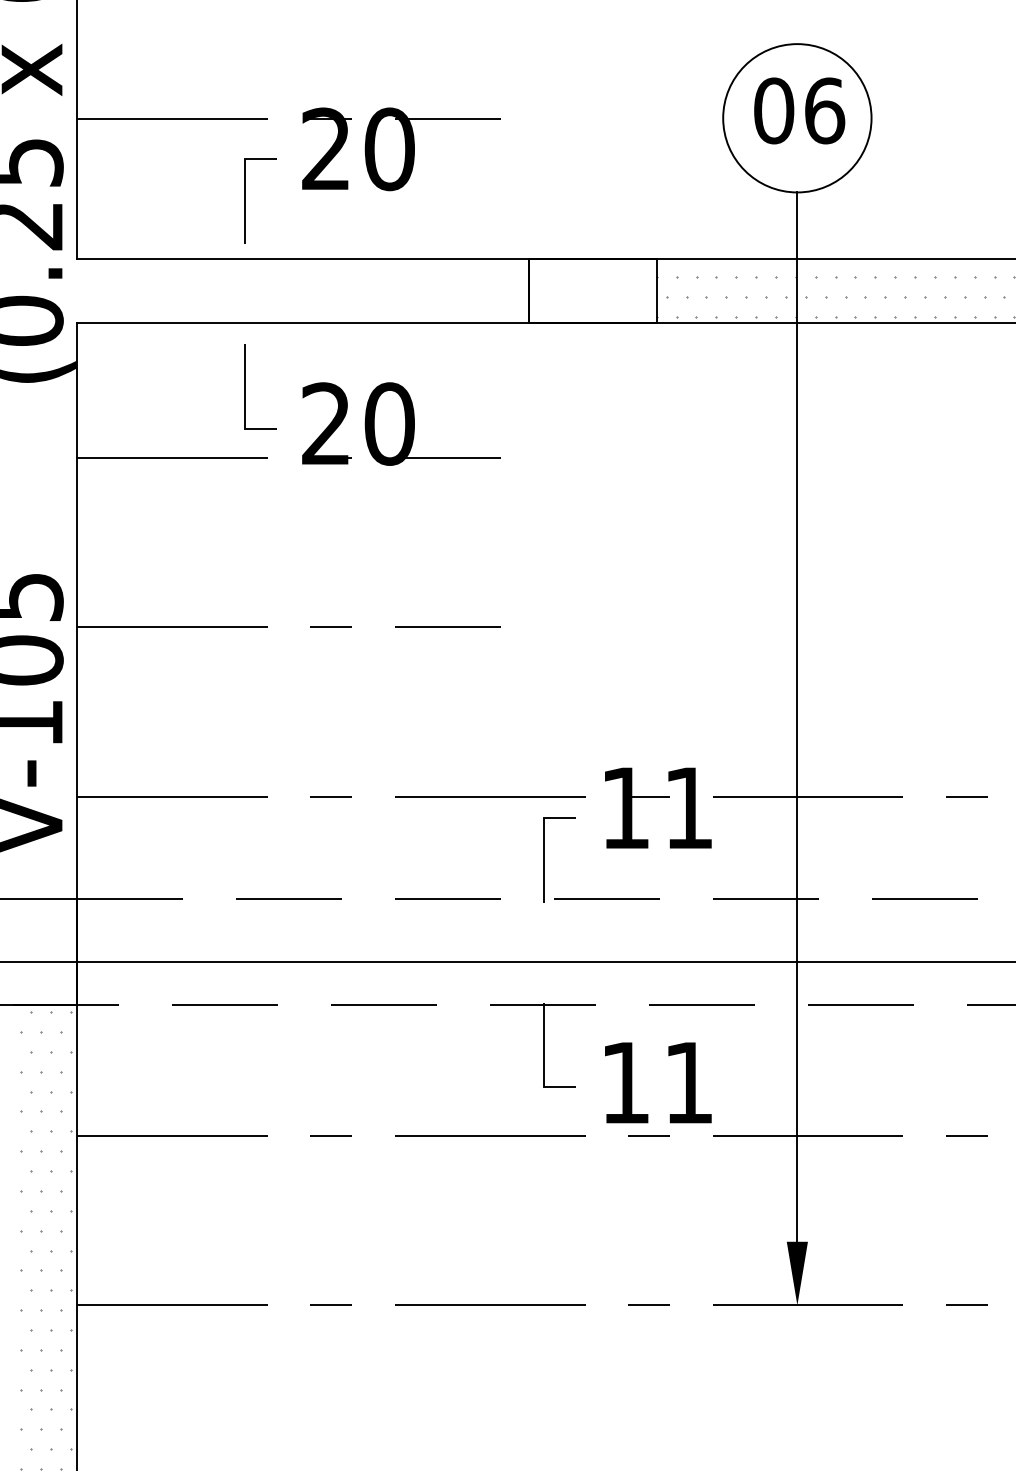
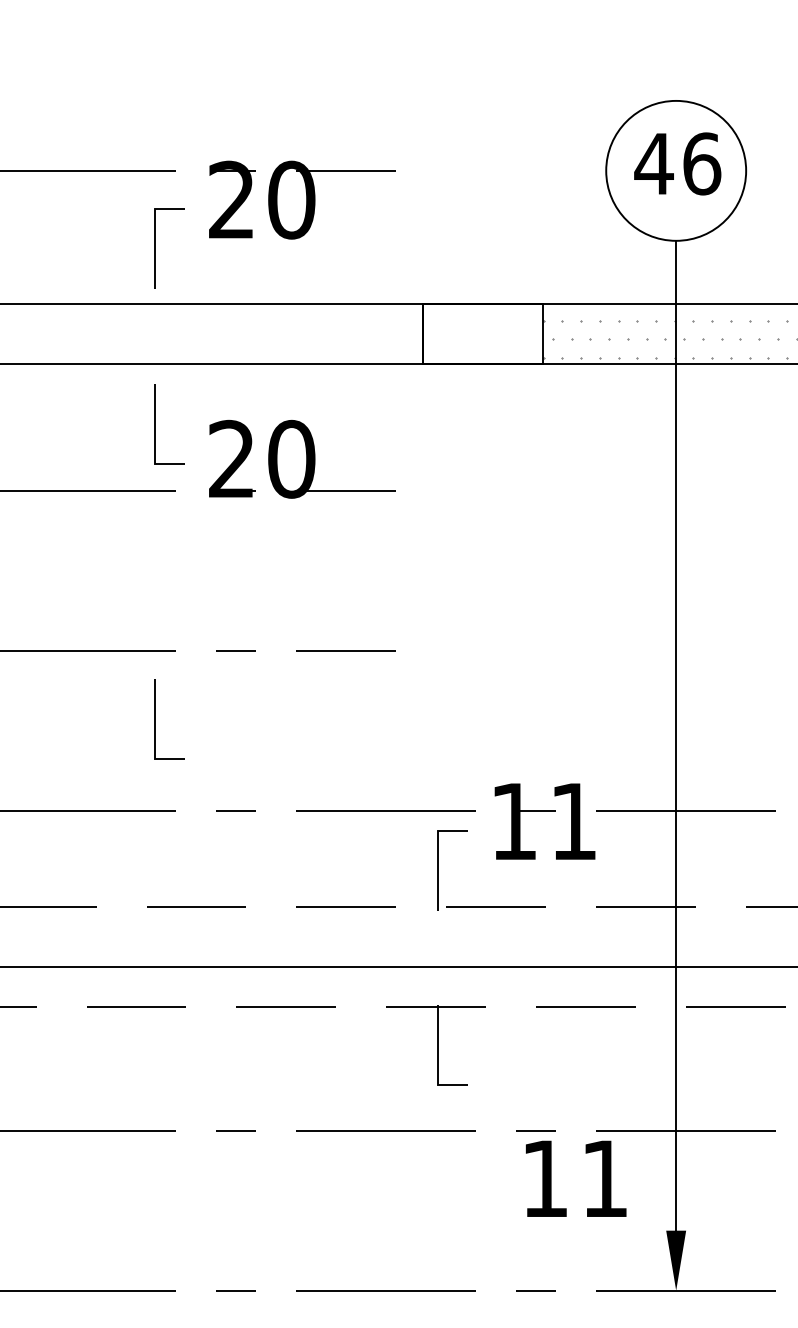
text: (773, 110) -> (653, 163), 06 -> 46
line: (245, 699) -> (155, 719), added
text: (658, 1082) -> (576, 1178), moved

